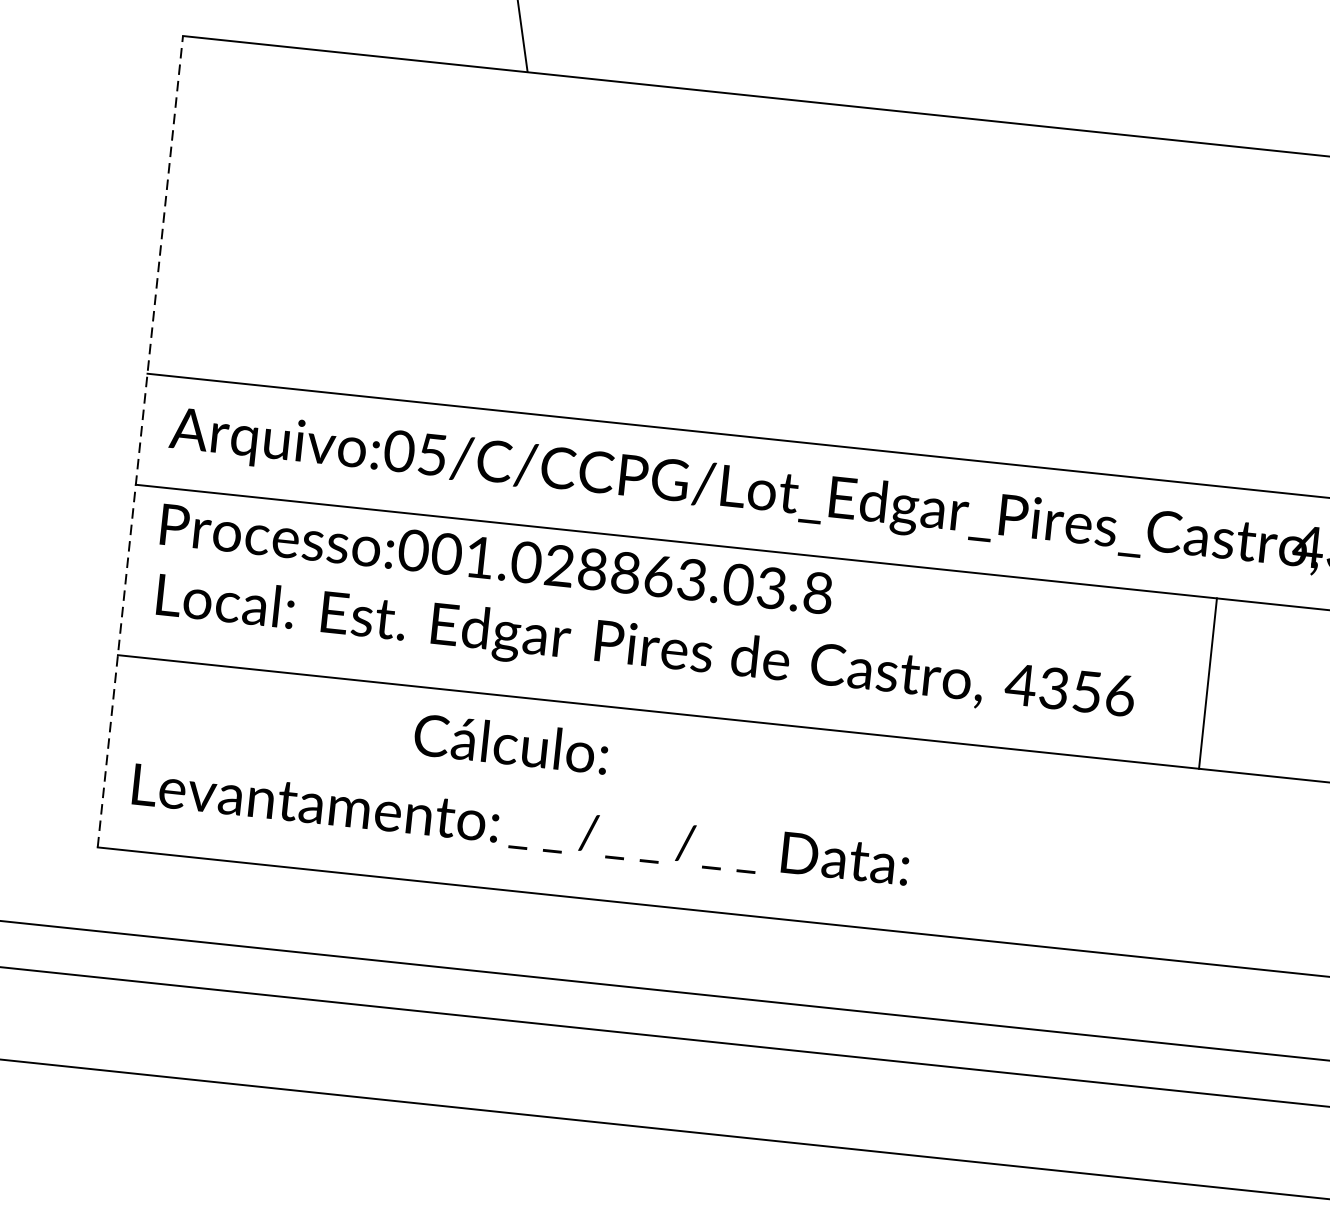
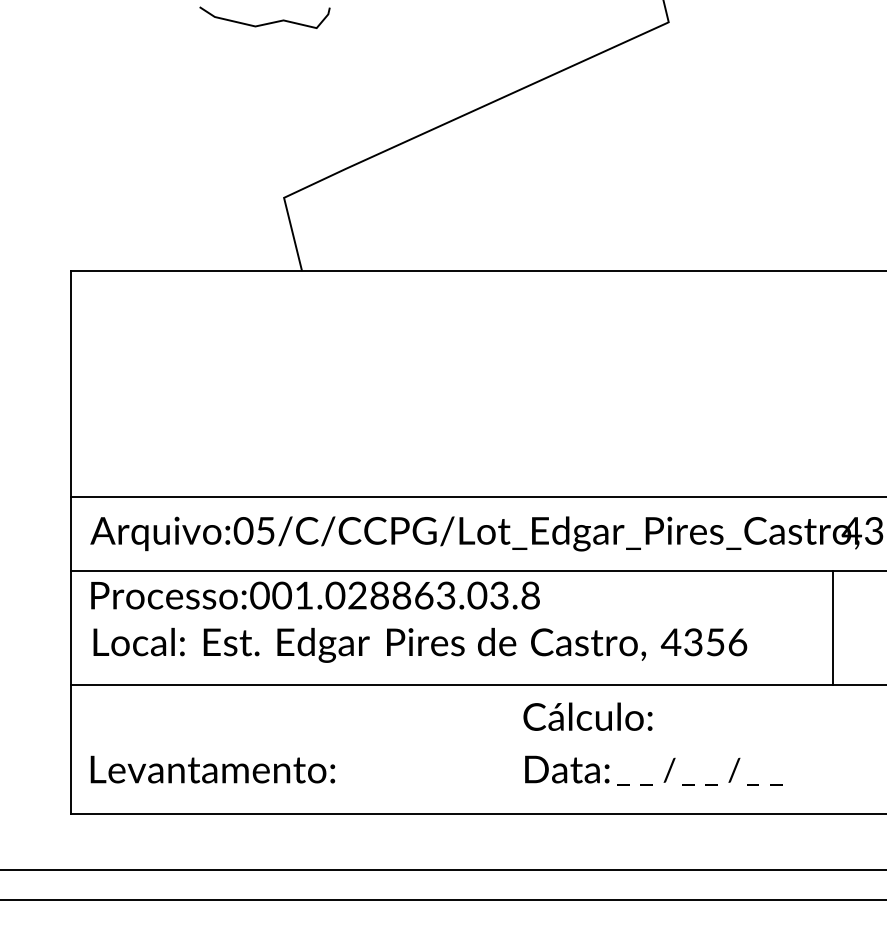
line: (140, 441) -> (71, 542), dashed -> solid
line: (1207, 683) -> (832, 628), moved
text: (510, 743) -> (587, 716), moved
text: (633, 839) -> (699, 771), moved

